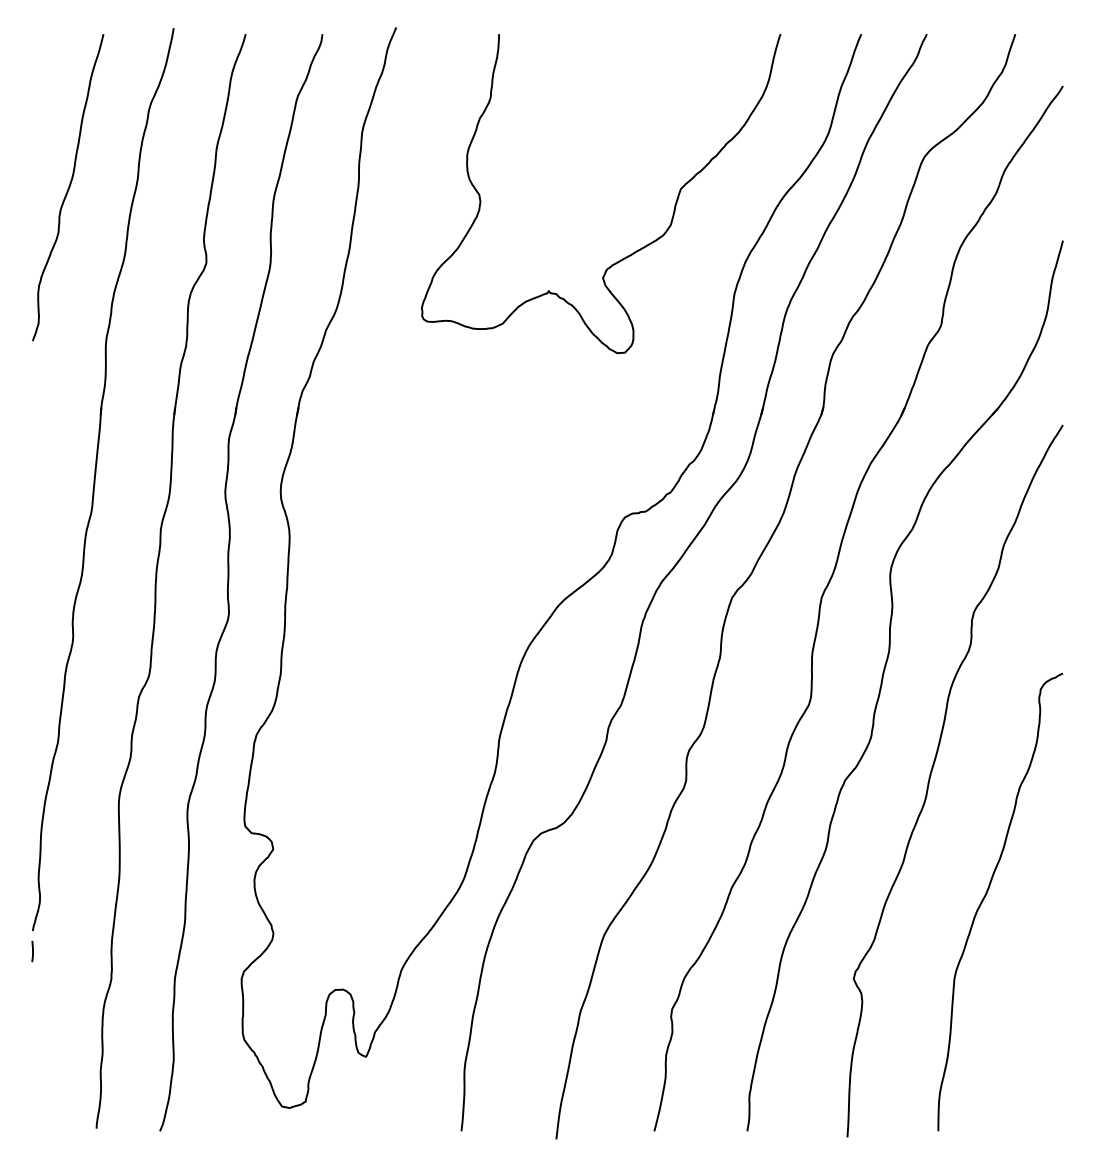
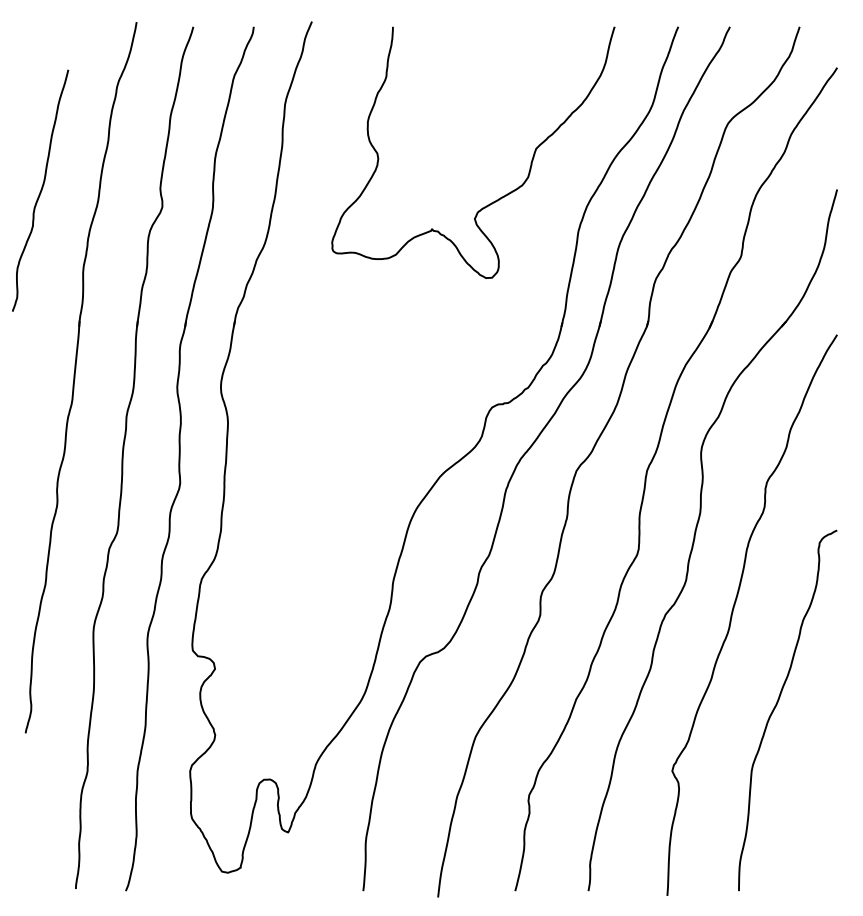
curve: (68, 187) -> (40, 190), moved
line: (32, 951) -> (25, 749), removed

